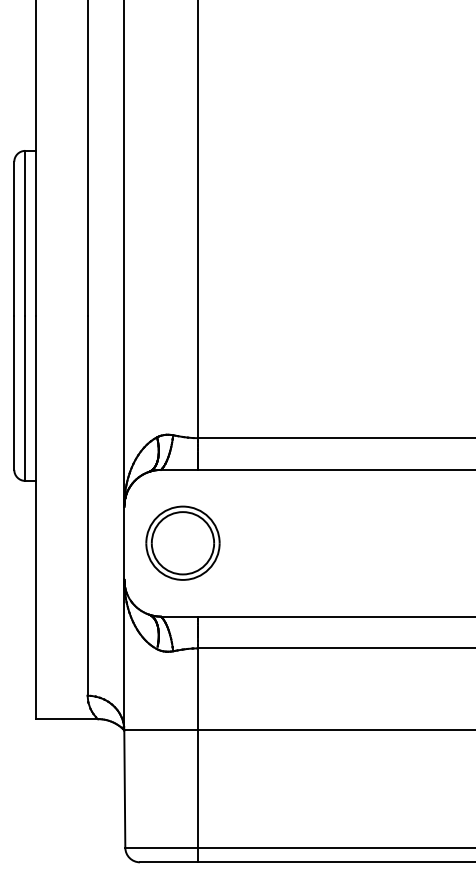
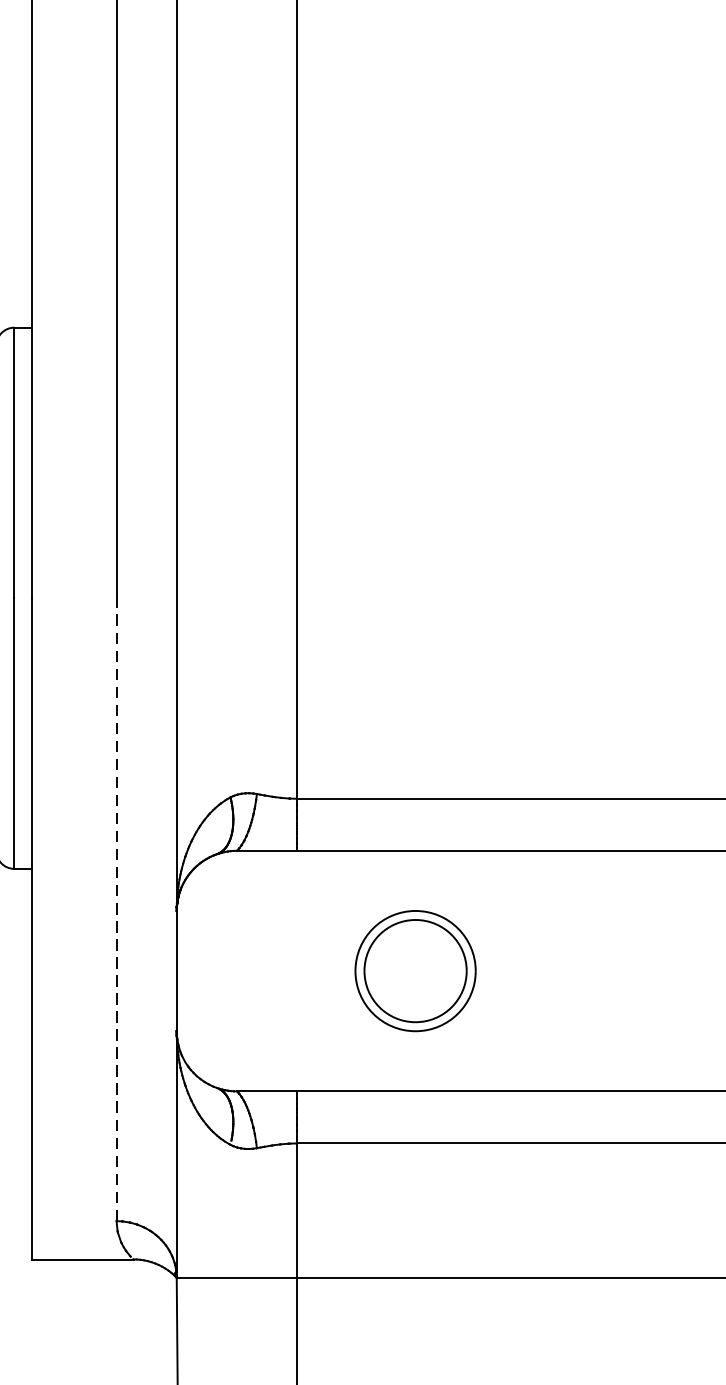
line: (87, 505) -> (116, 909), solid -> dashed
part: (182, 542) -> (414, 969), moved

